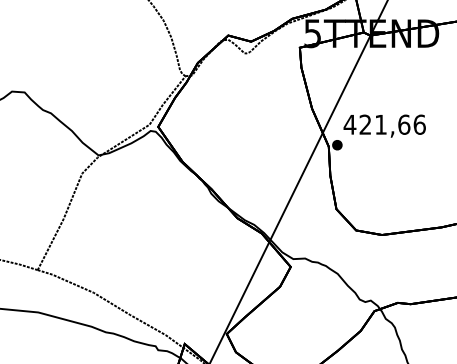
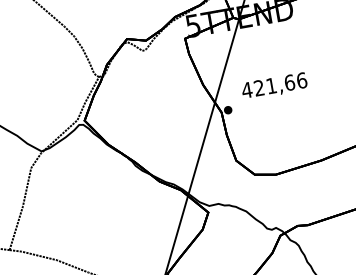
text: (384, 125) -> (274, 86), moved

